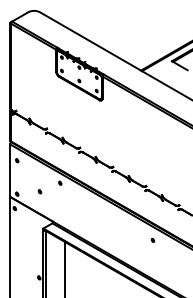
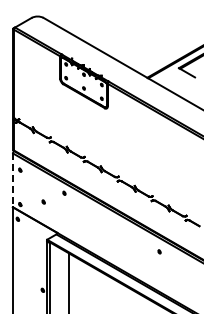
line: (10, 170) -> (13, 180), solid -> dashed

